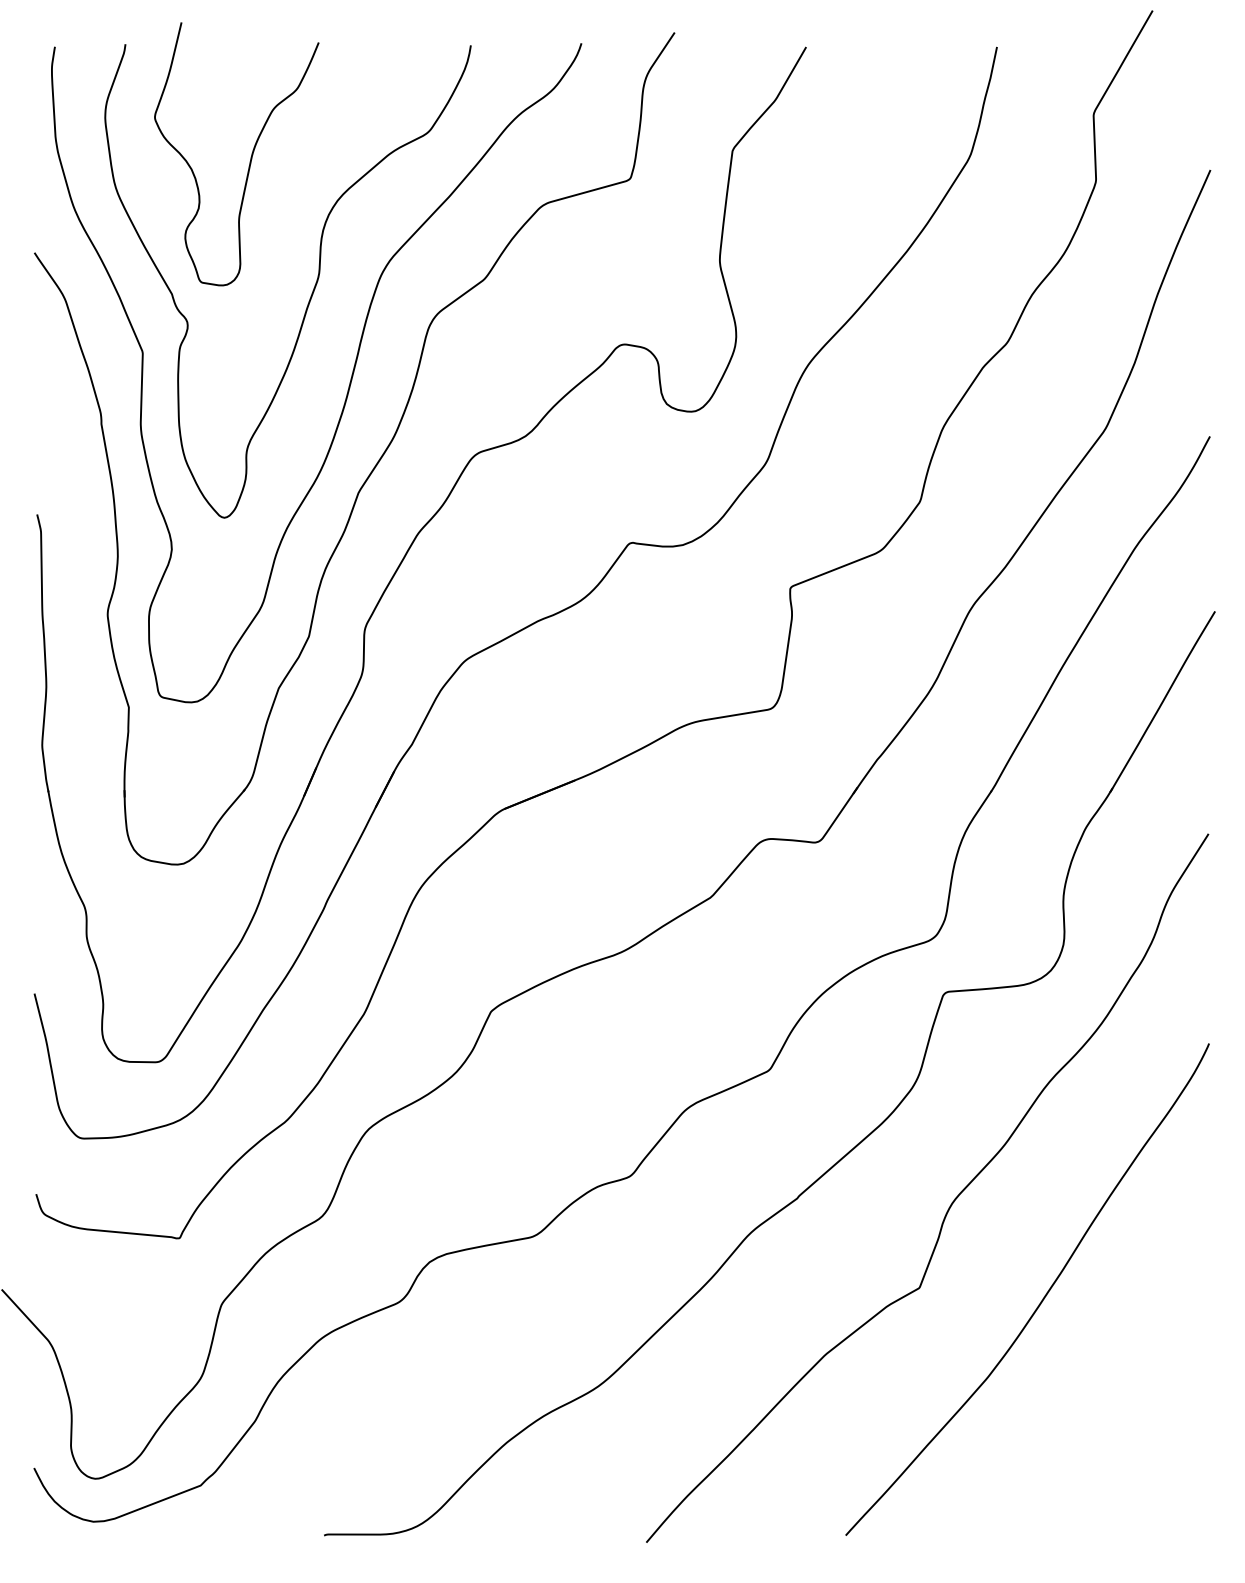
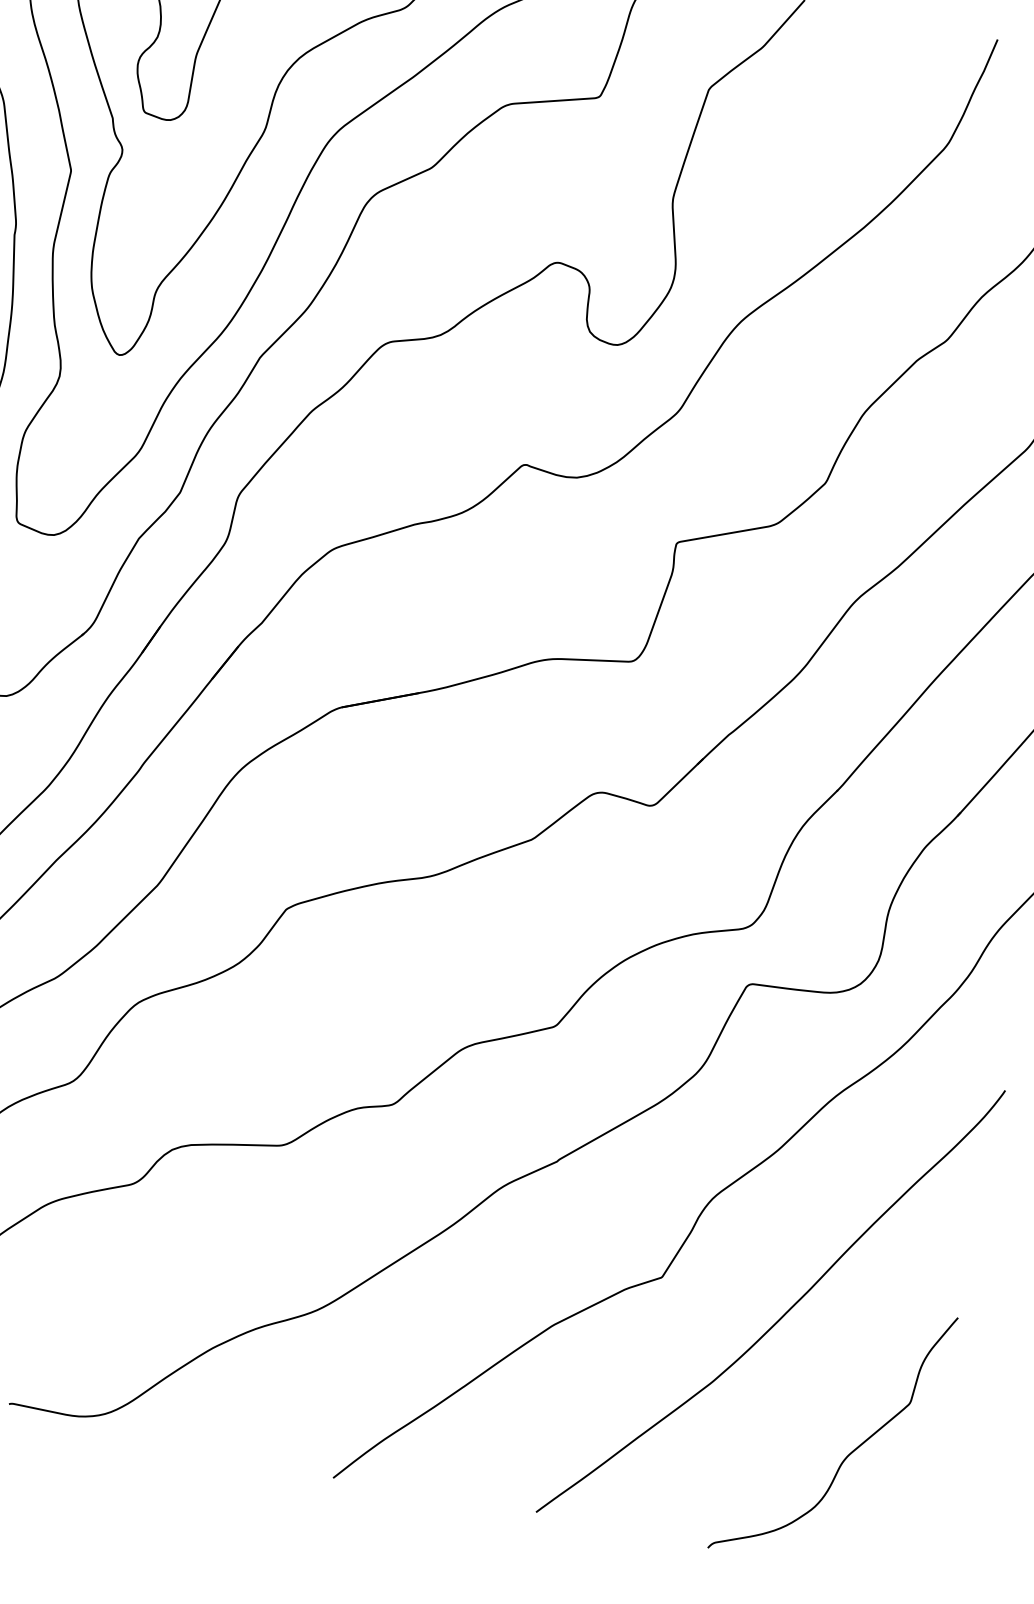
curve: (1131, 1418) -> (849, 1453), added

